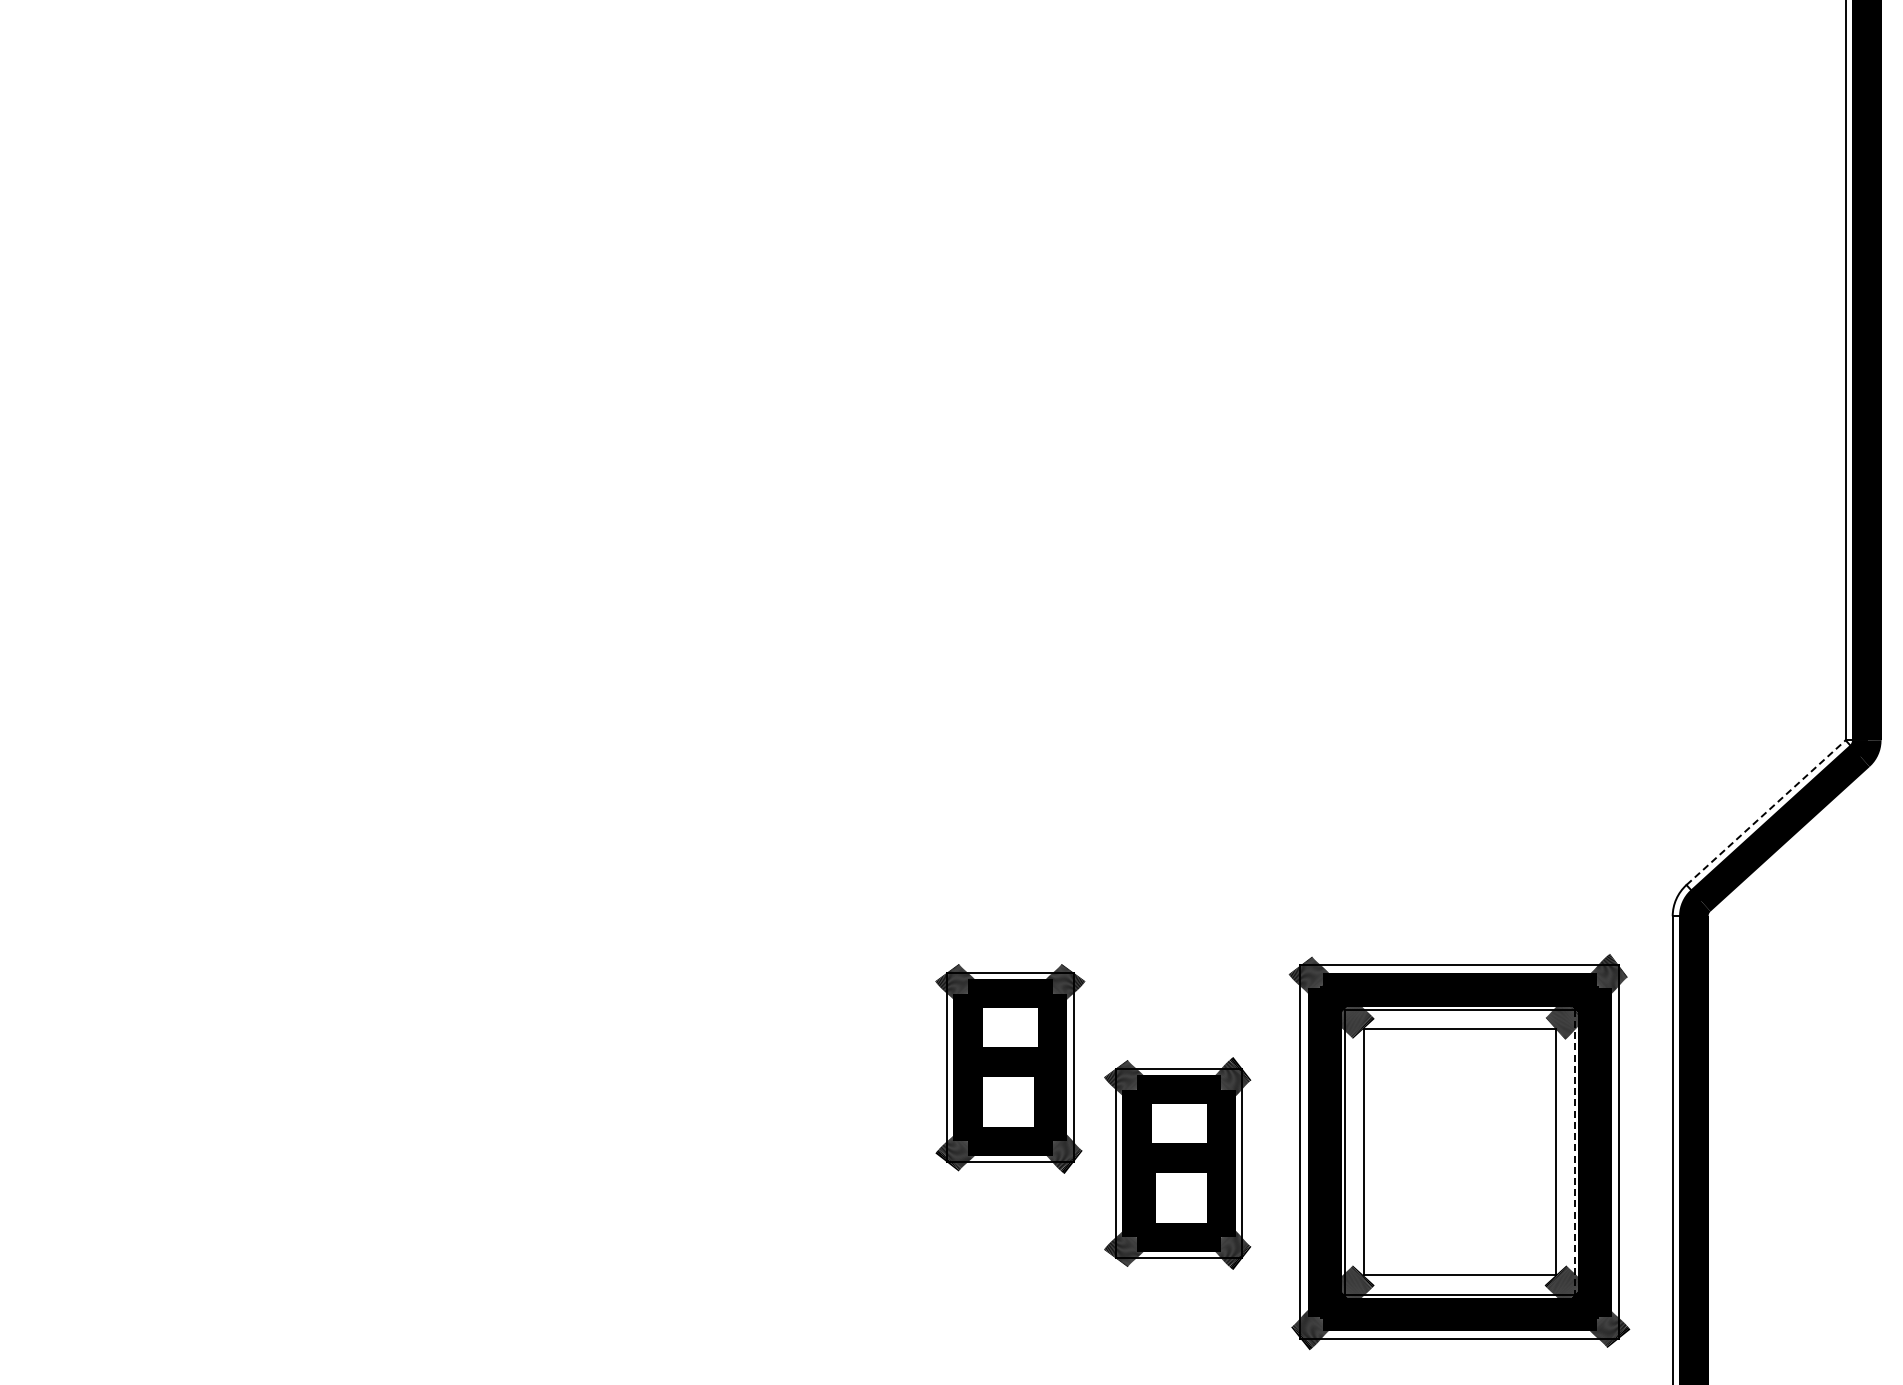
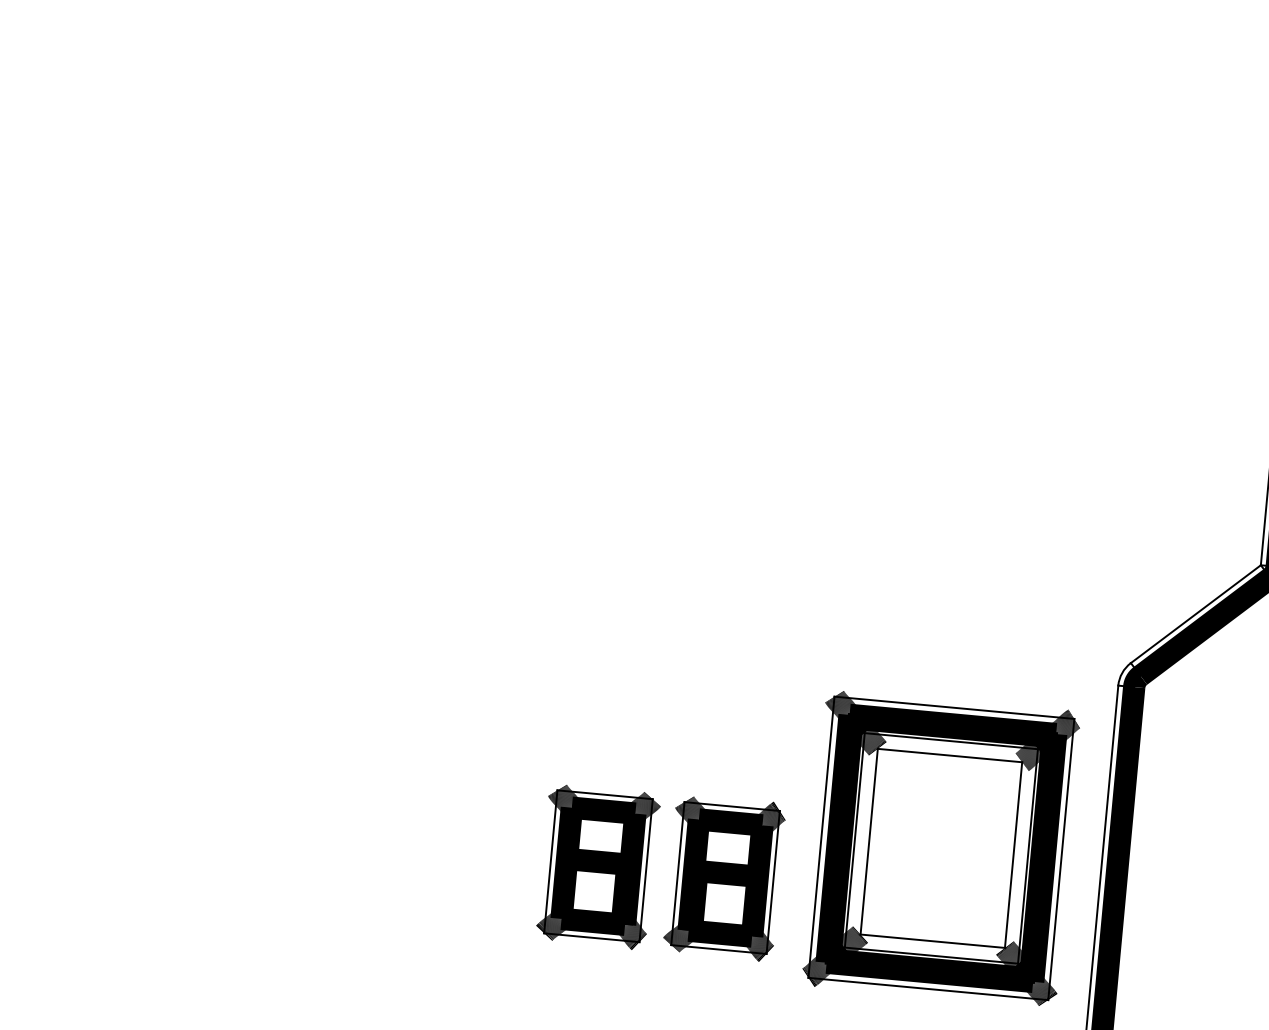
line: (1766, 812) -> (1196, 614), dashed -> solid
part: (1010, 1068) -> (598, 867), moved
line: (1574, 1152) -> (1027, 856), dashed -> solid
part: (1177, 1163) -> (724, 877), moved

